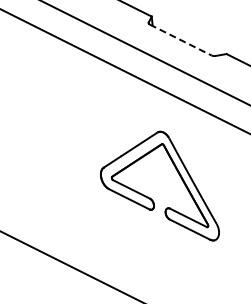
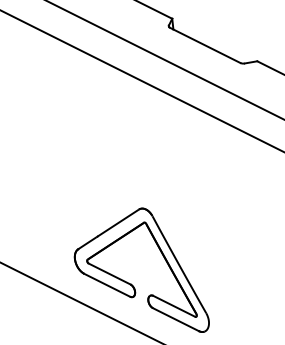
line: (180, 40) -> (204, 45), dashed -> solid
part: (150, 197) -> (131, 283), moved

